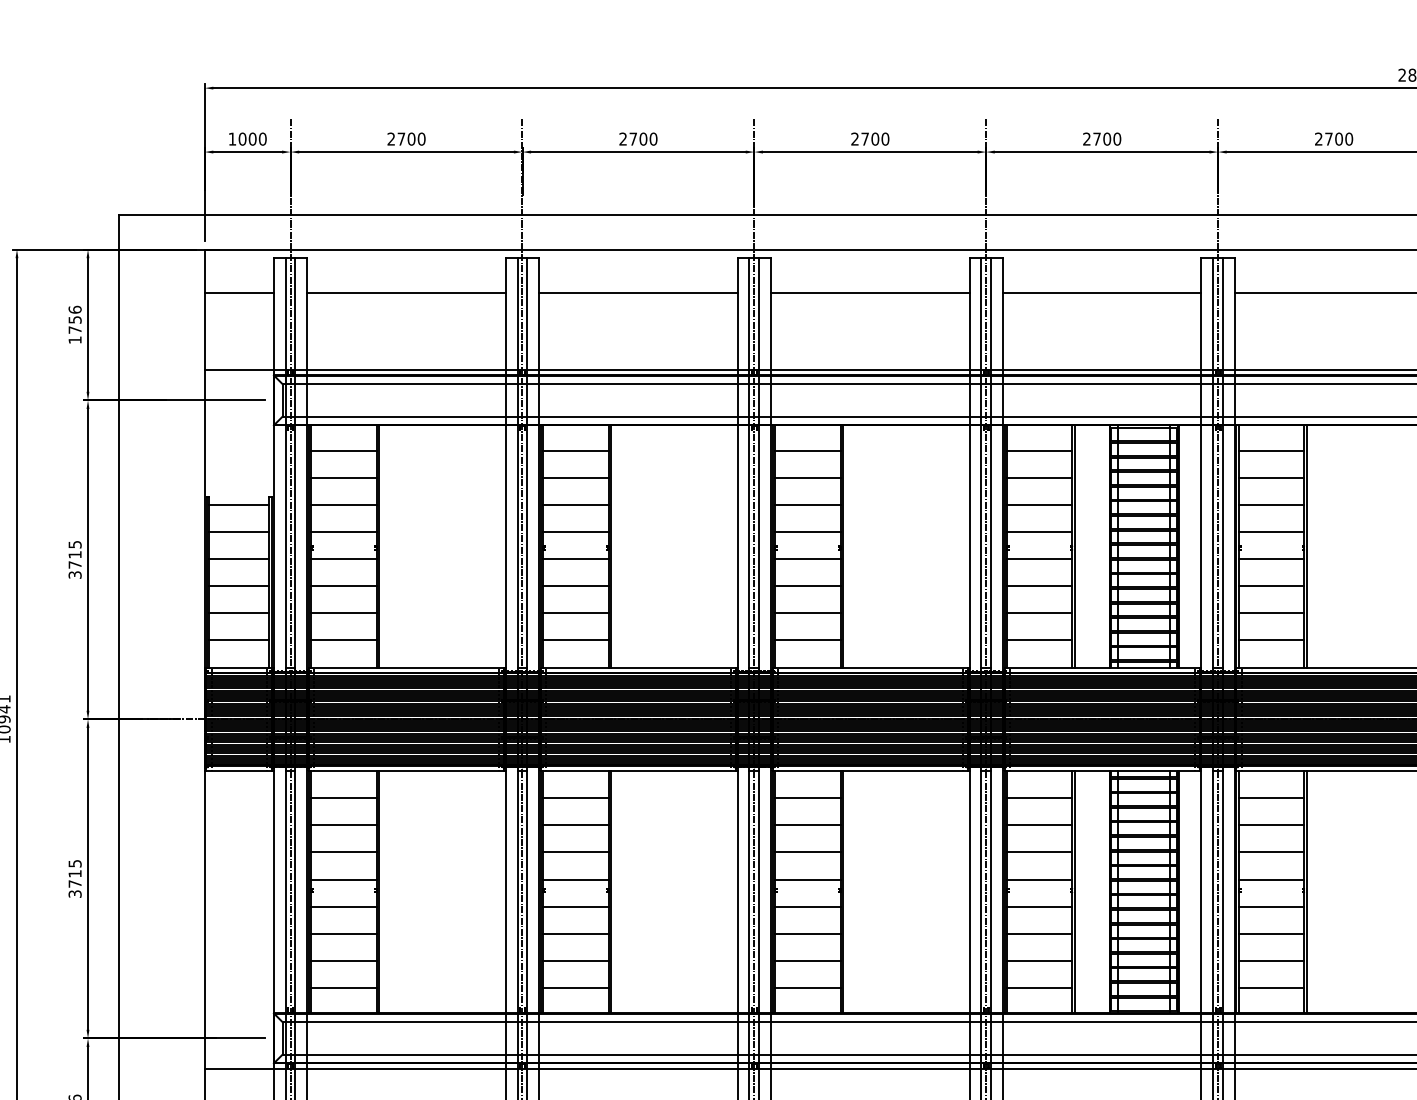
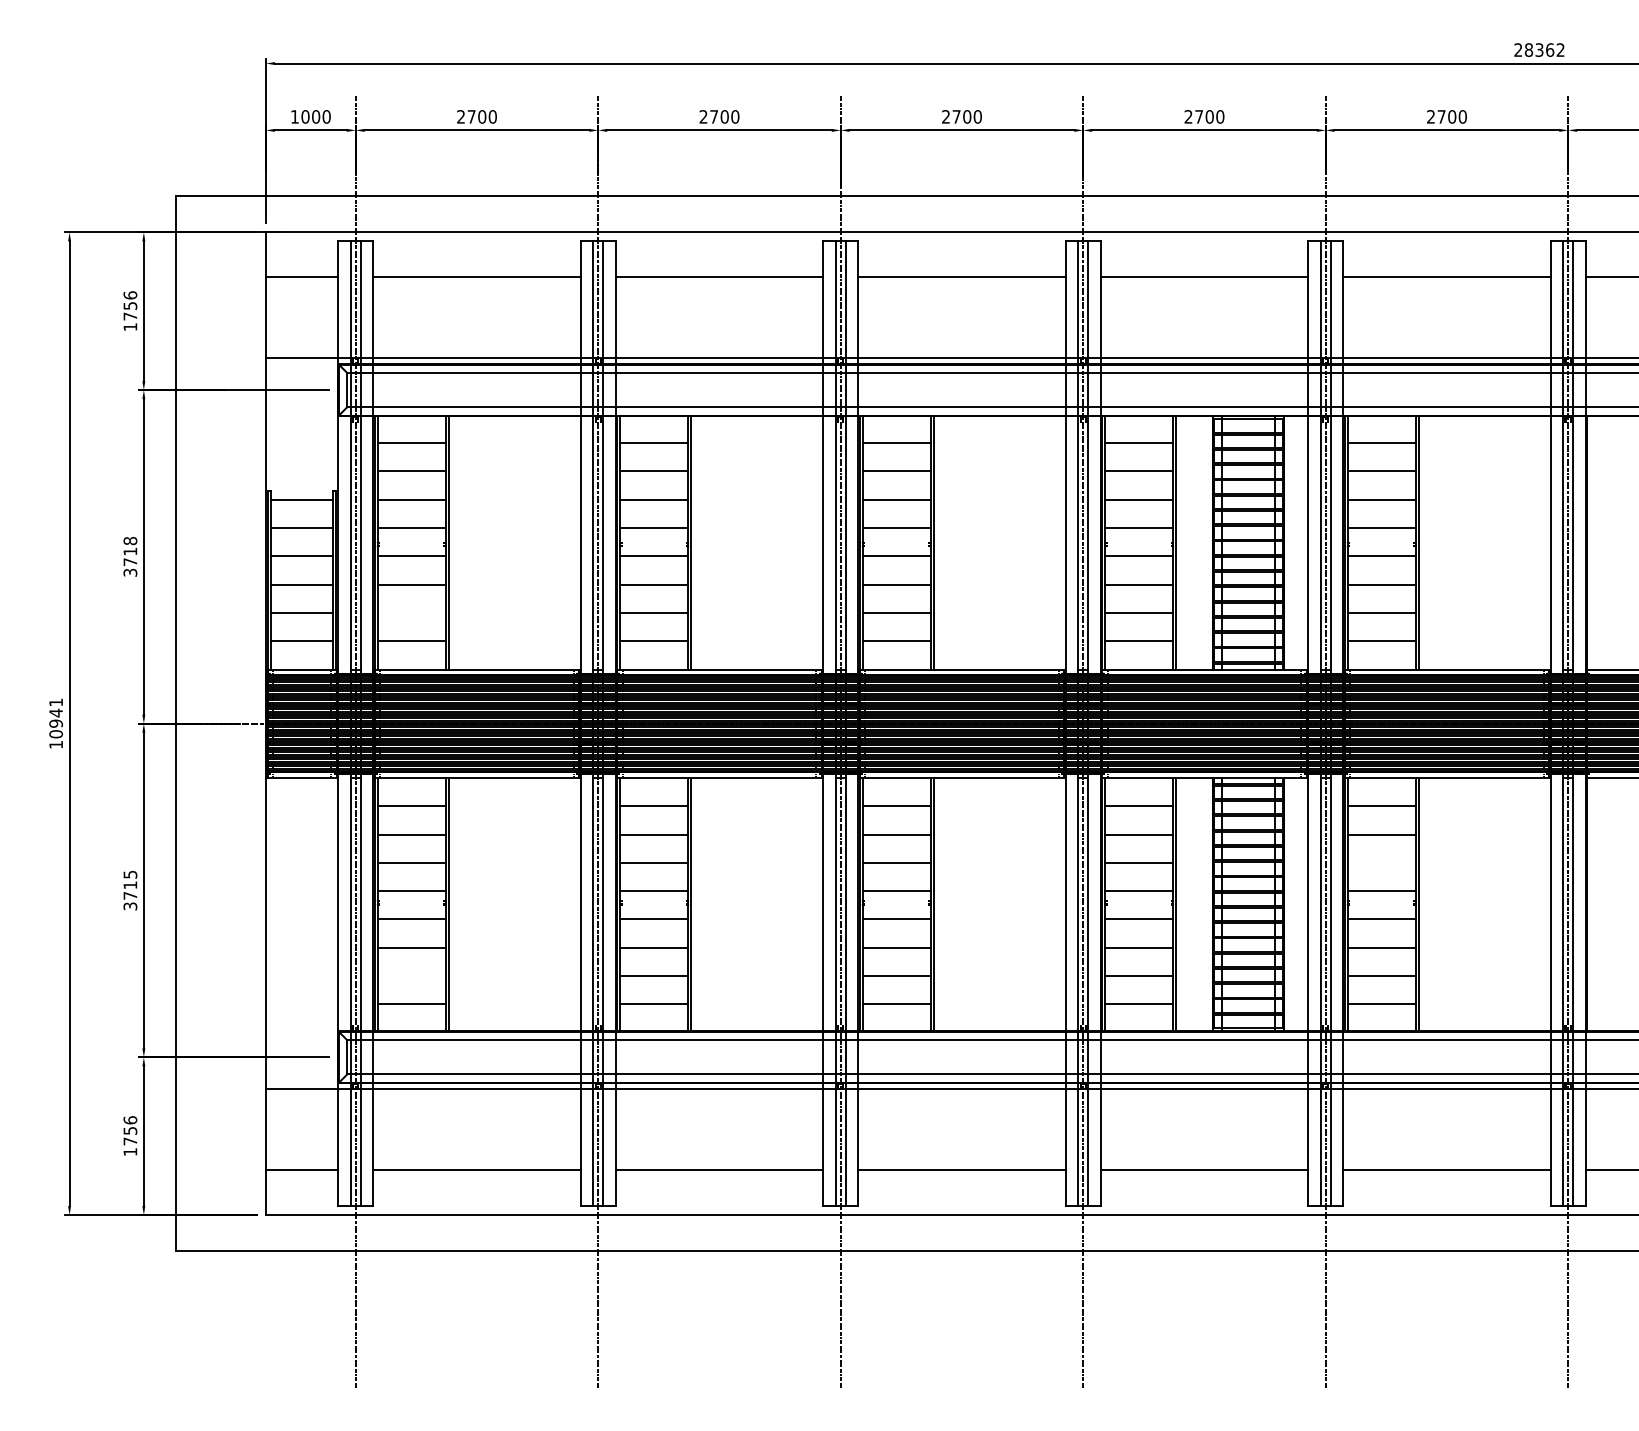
text: (75, 545) -> (130, 541), 3715 -> 3718
line: (343, 613) -> (411, 612), removed
line: (1271, 852) -> (1381, 862), removed
line: (343, 961) -> (411, 976), removed

